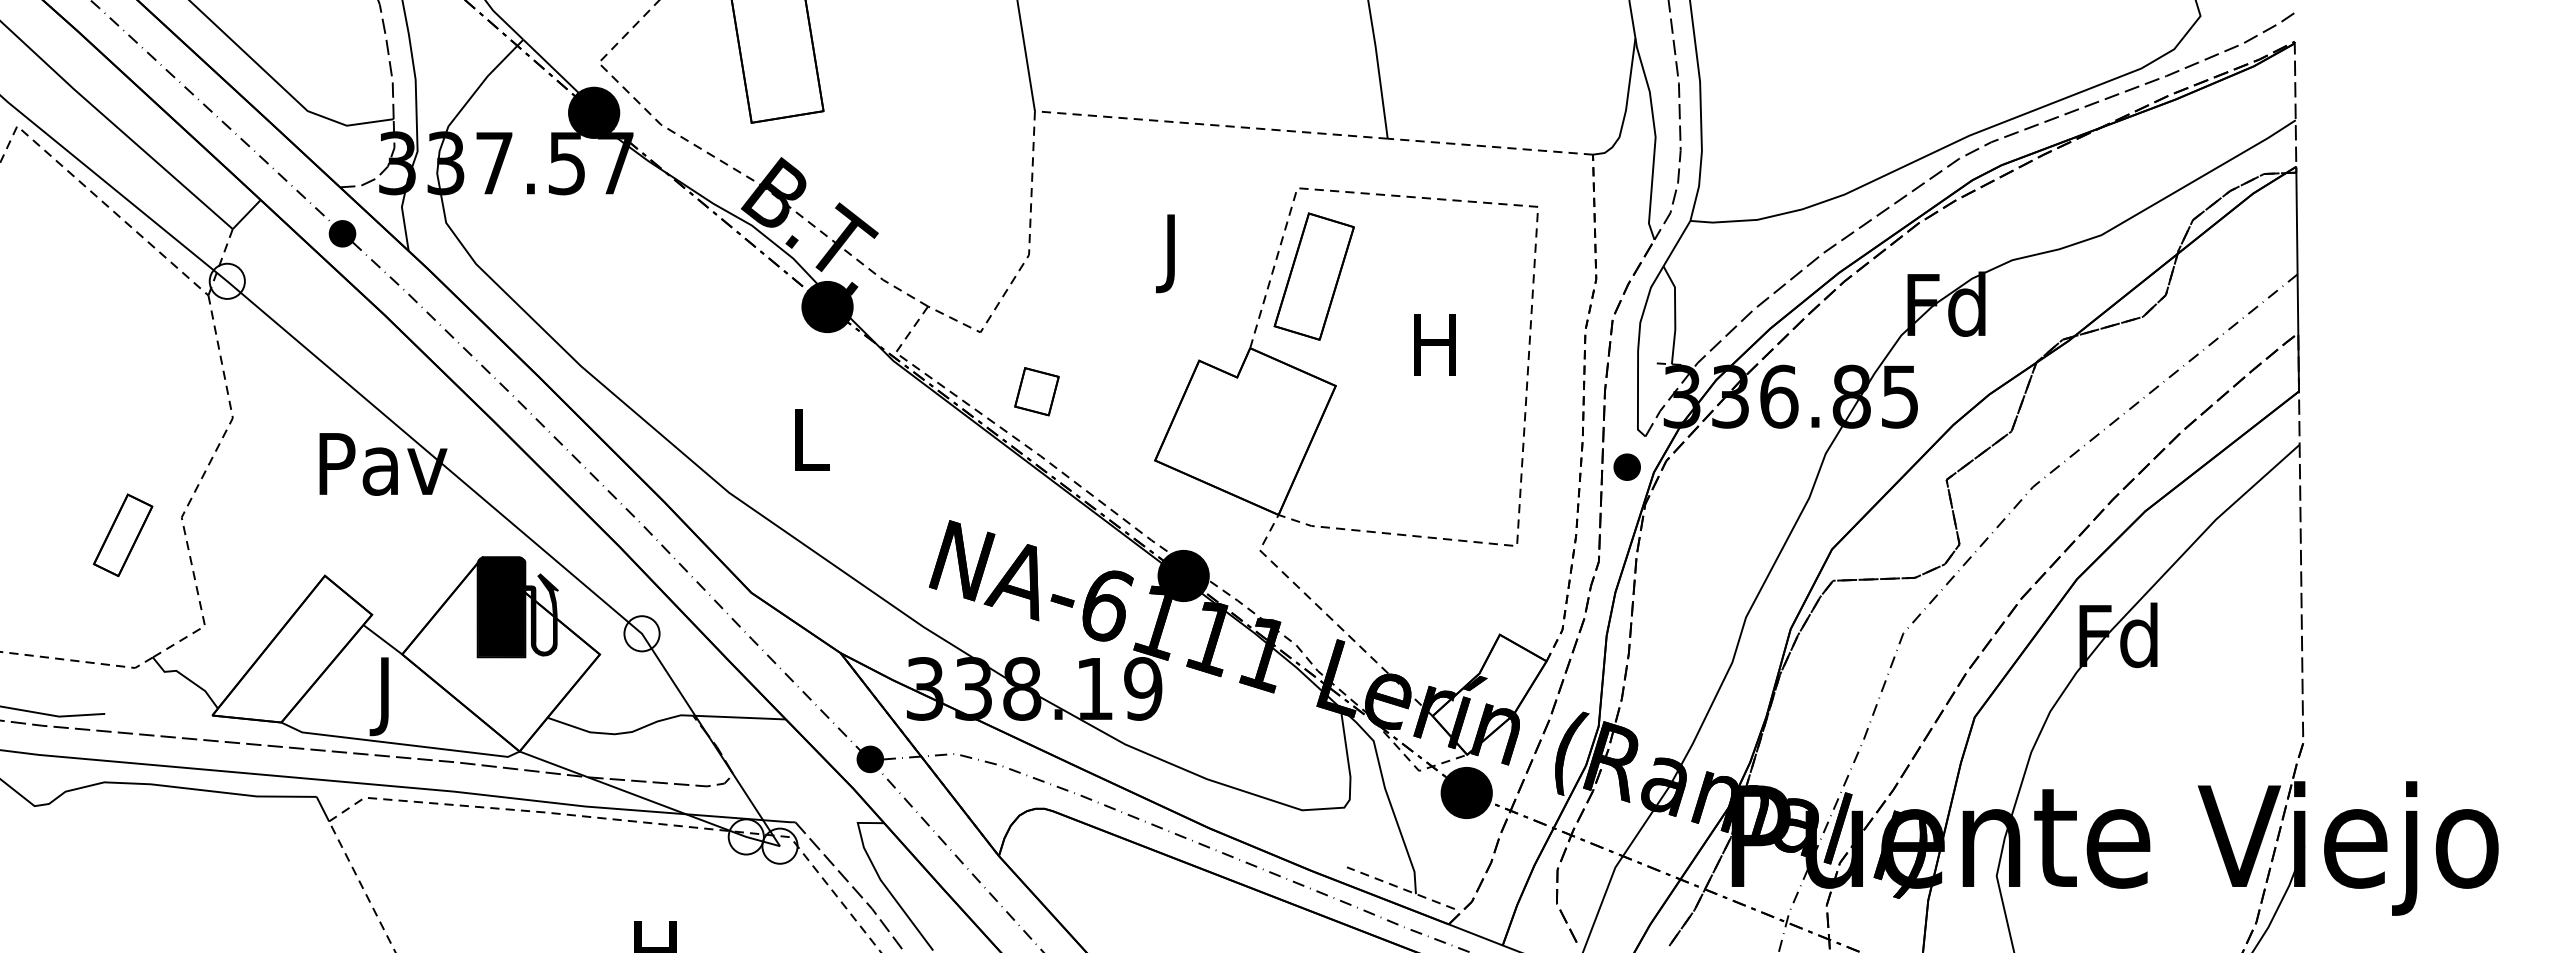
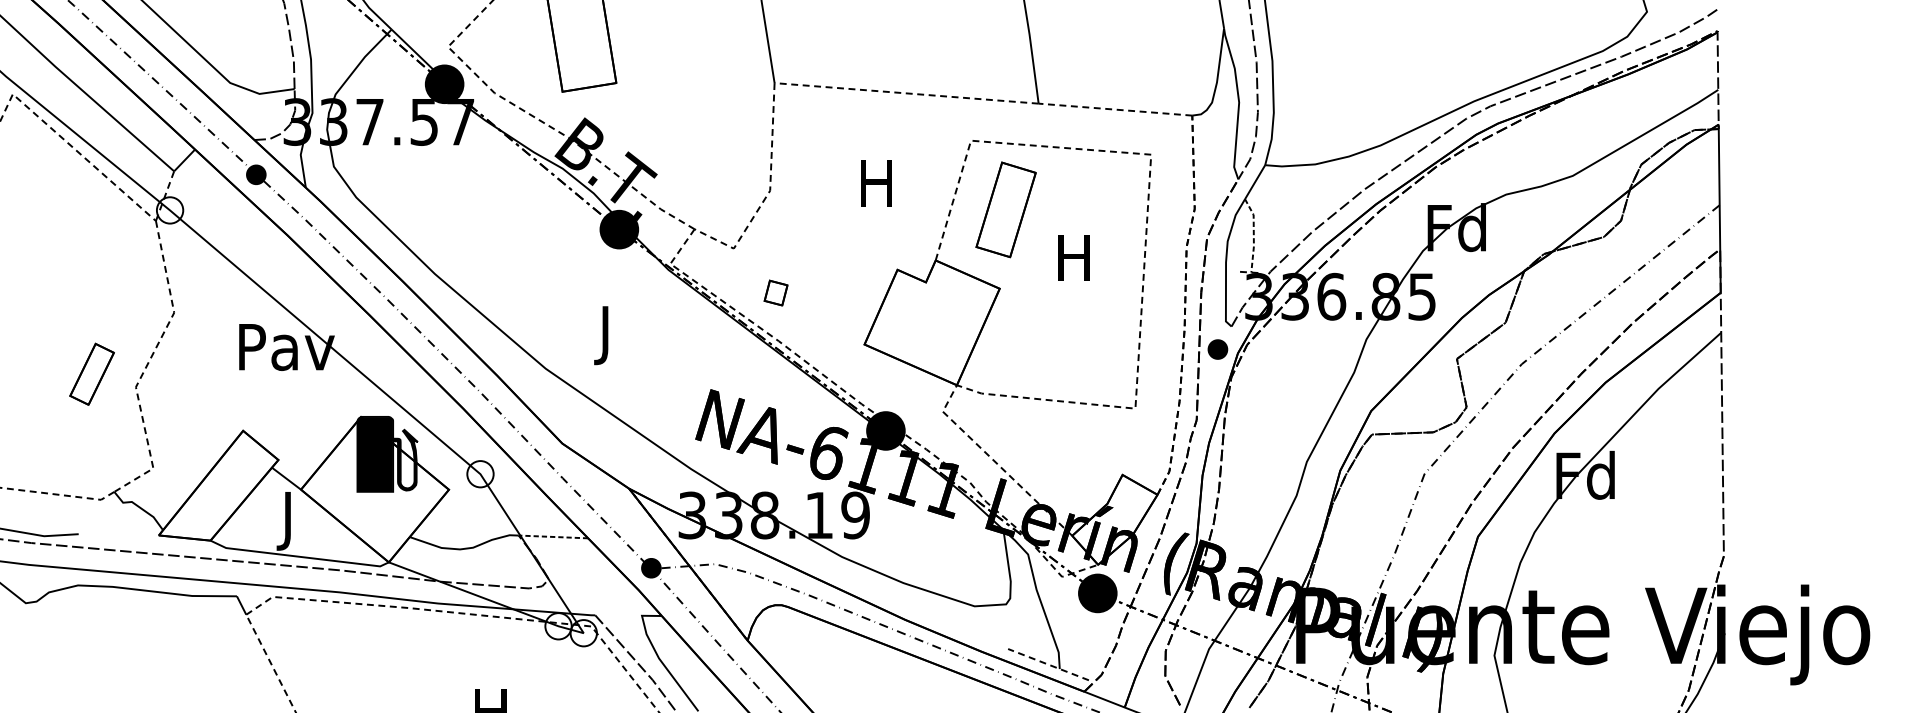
text: (1170, 253) -> (876, 189), J -> H
part: (1313, 276) -> (1005, 209), moved
line: (1675, 313) -> (1254, 234), solid -> dashed
part: (1036, 391) -> (775, 292), size x0.7
text: (811, 448) -> (607, 335), L -> J
part: (122, 535) -> (91, 374), moved
line: (739, 717) -> (553, 536), solid -> dashed

